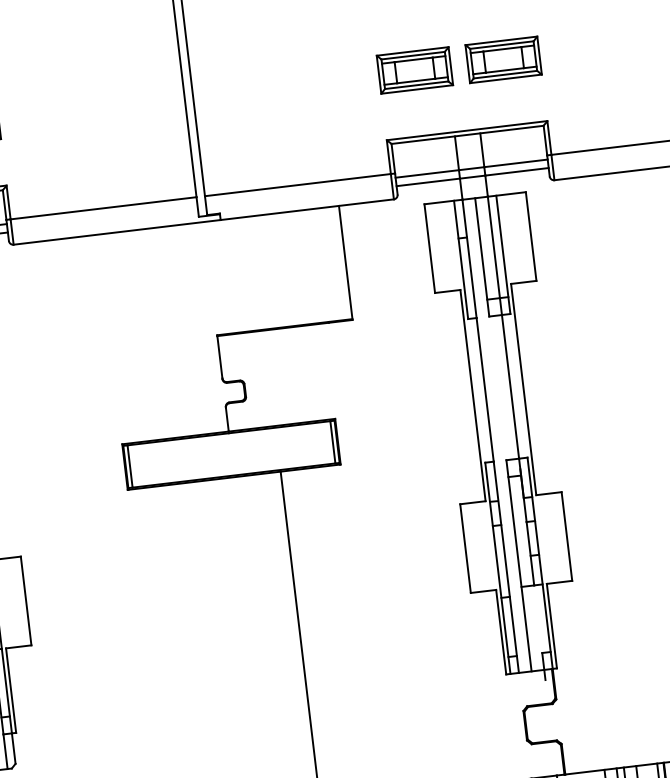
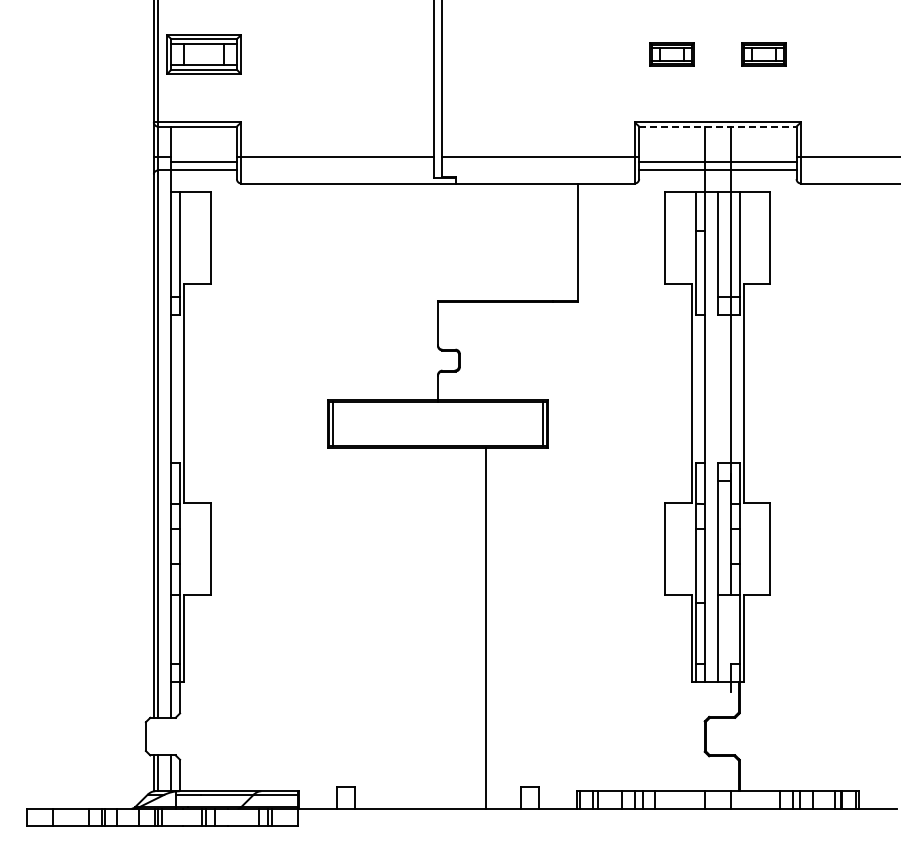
part: (503, 59) -> (763, 54), size x0.6
part: (414, 70) -> (671, 54), size x0.6
line: (467, 134) -> (717, 126), solid -> dashed

